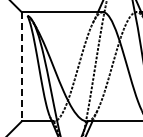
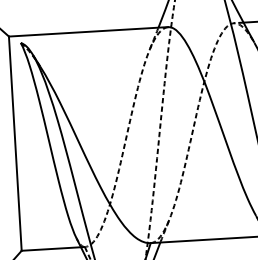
line: (21, 66) -> (14, 143), dashed -> solid

